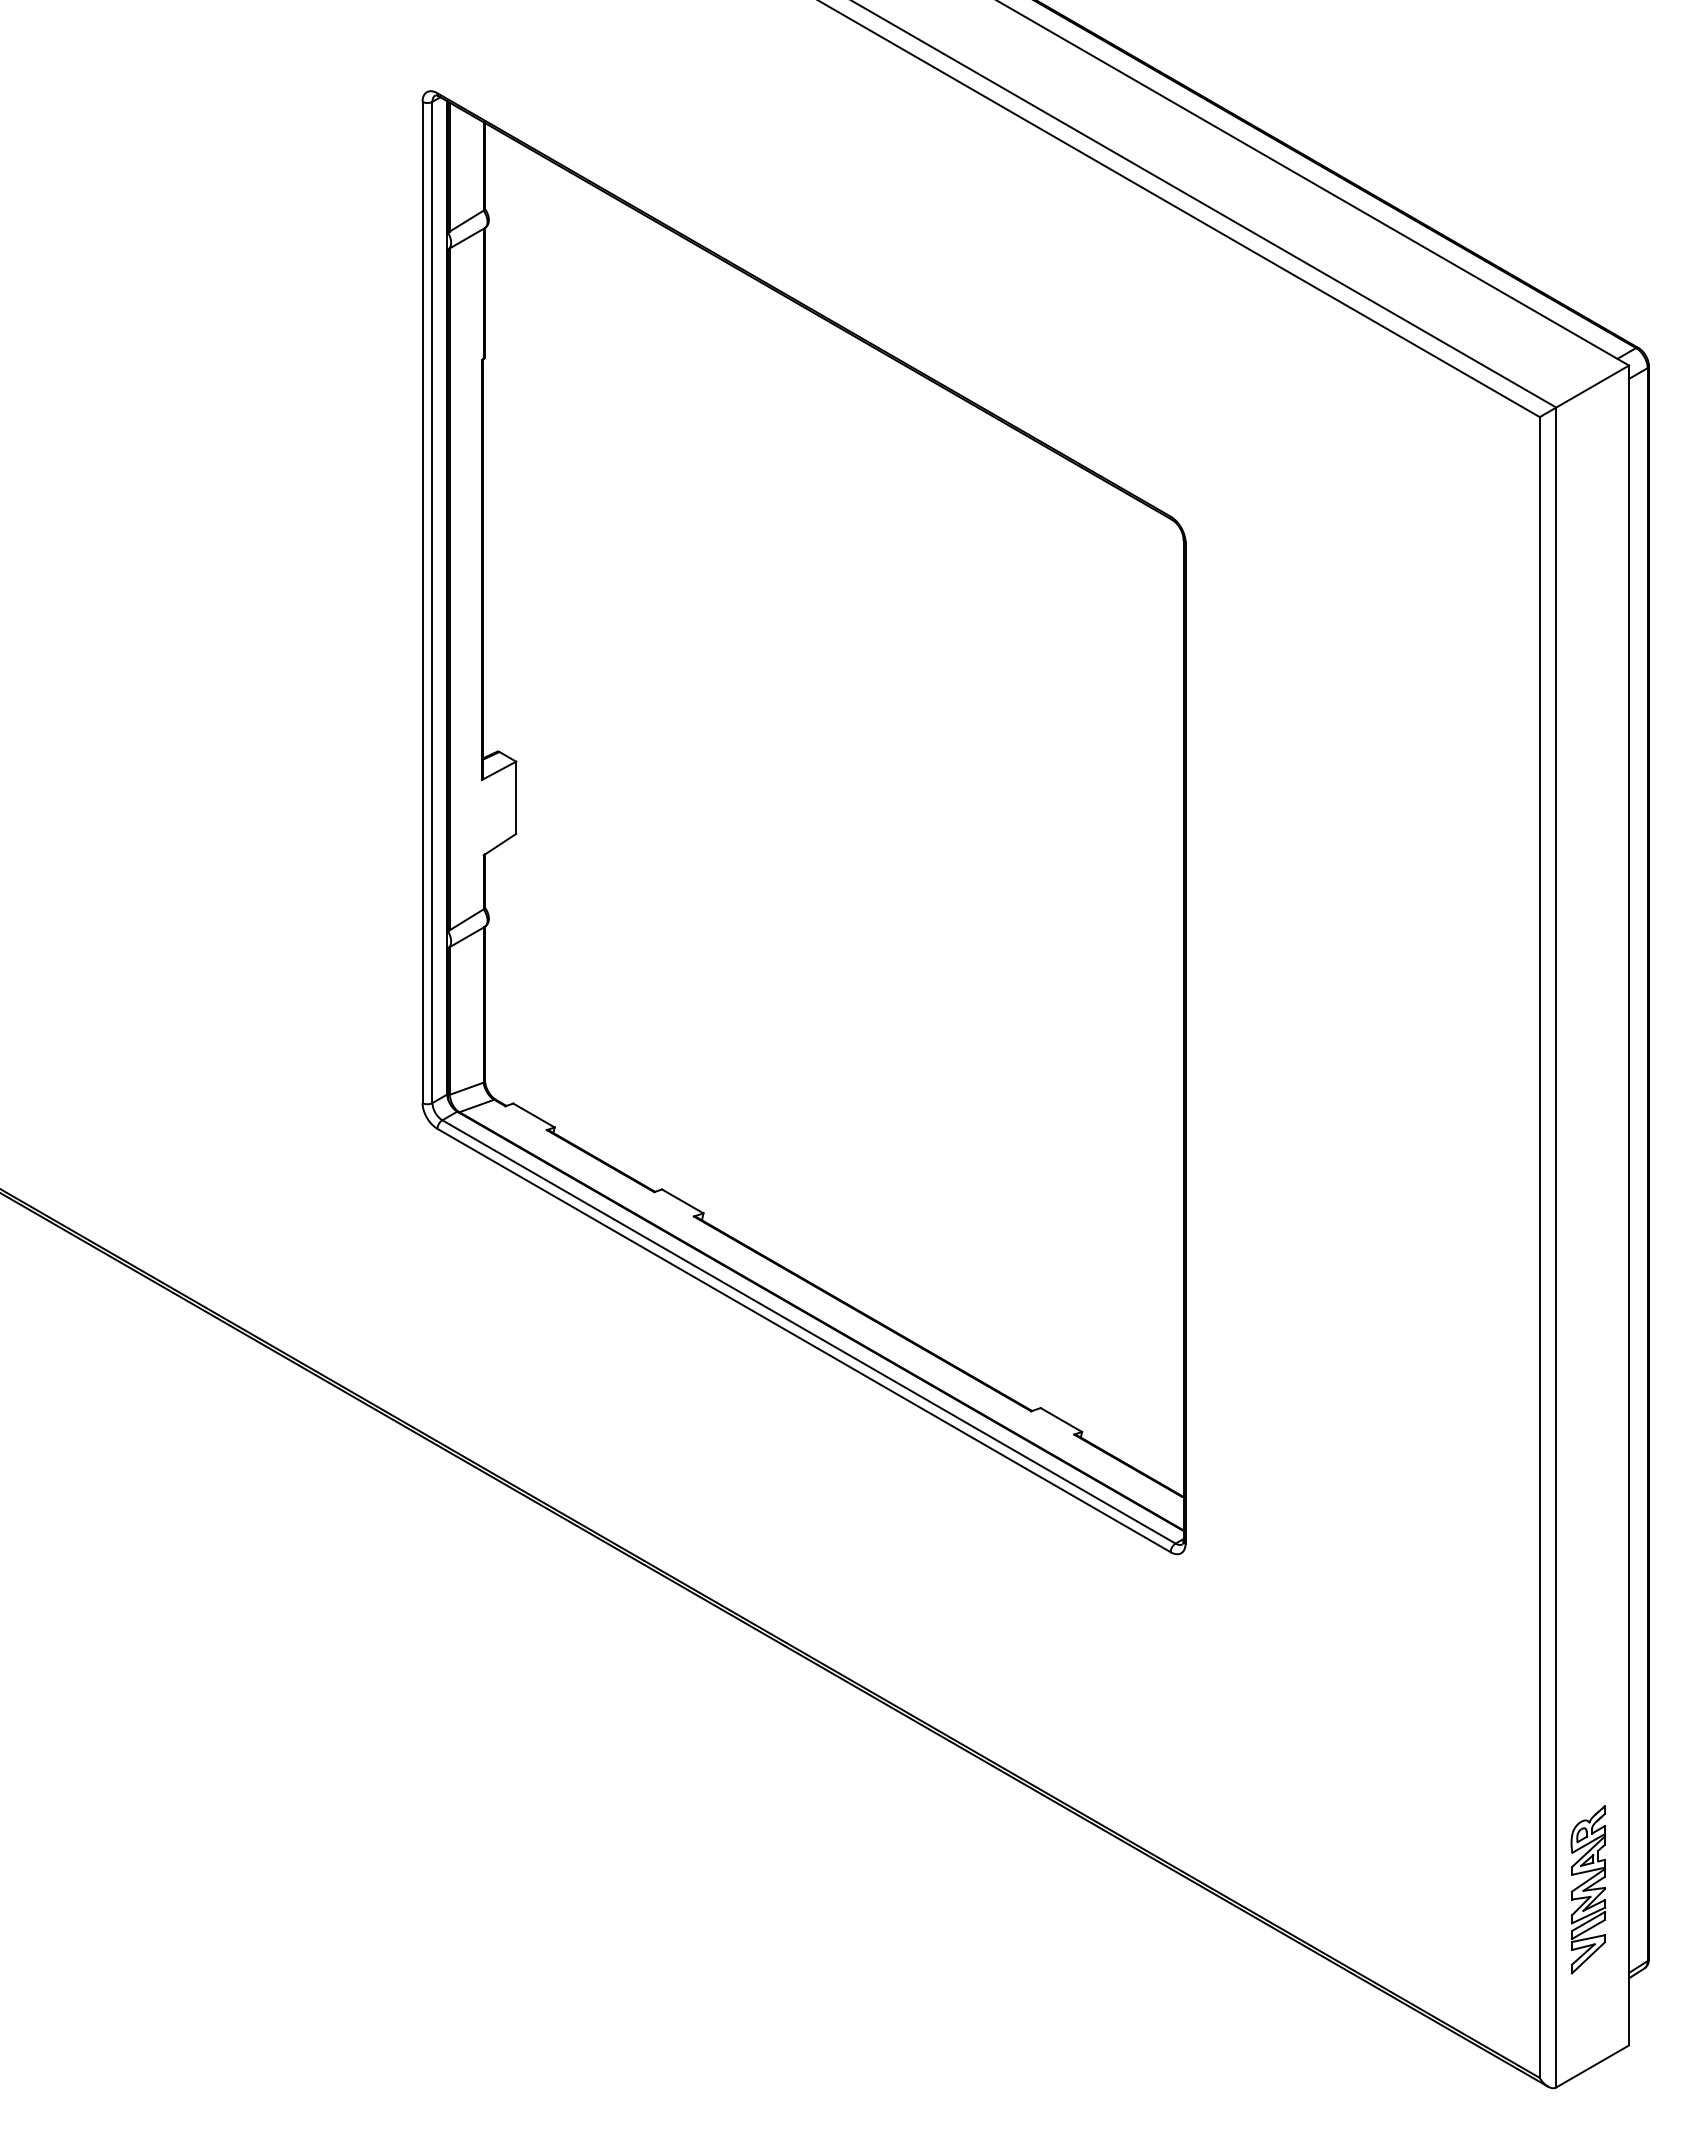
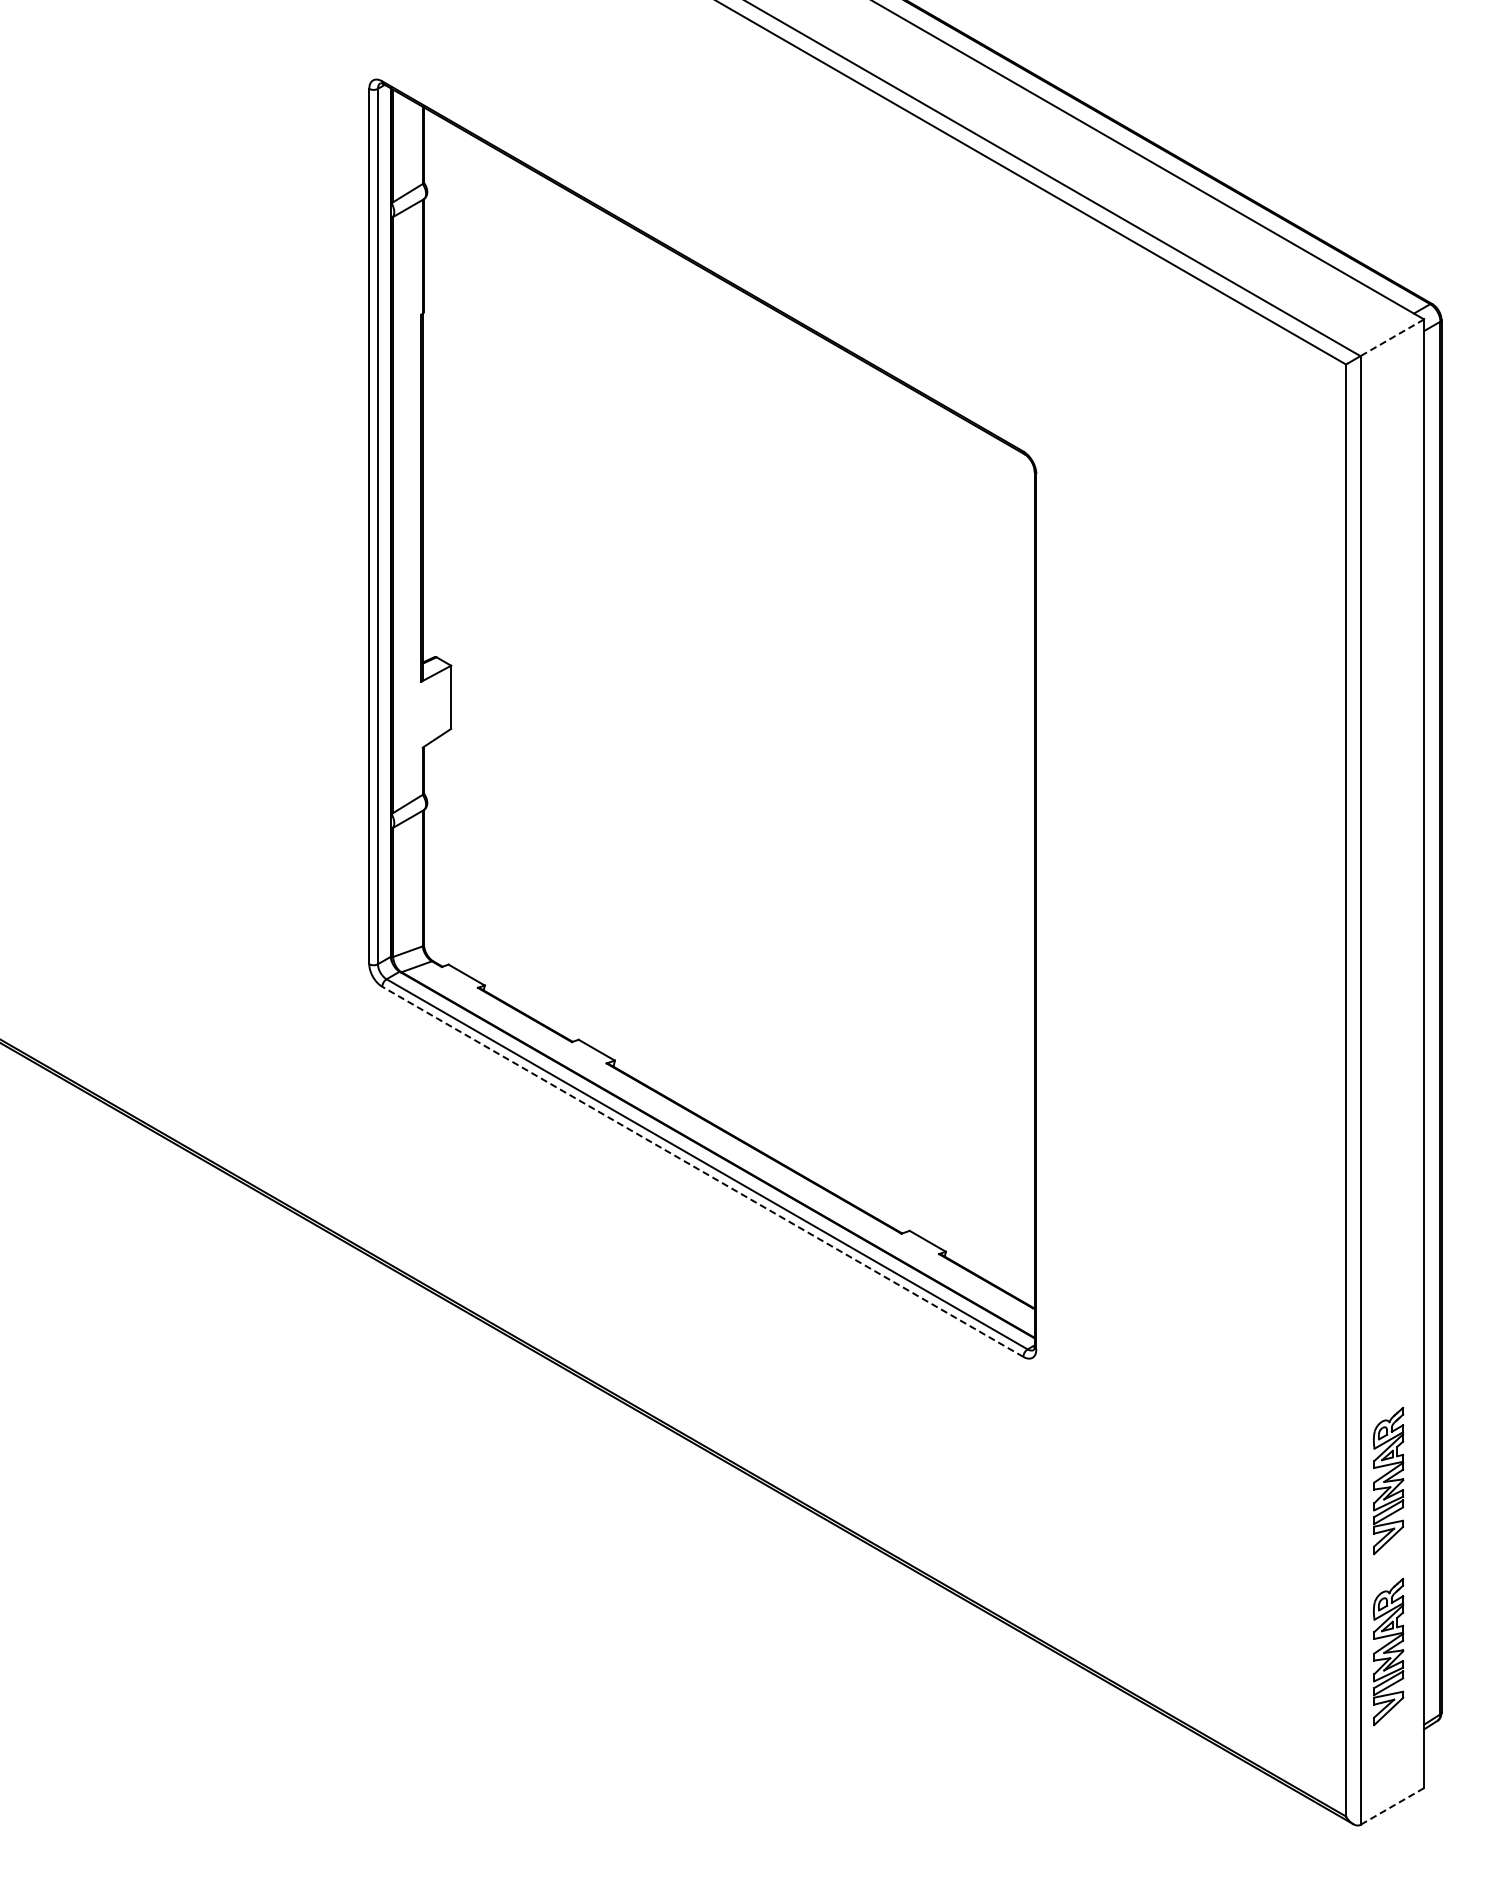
line: (1592, 386) -> (1392, 337), solid -> dashed
line: (803, 1340) -> (702, 1171), solid -> dashed
part: (1588, 1693) -> (1388, 1480), added
line: (1592, 2066) -> (1392, 1806), solid -> dashed

